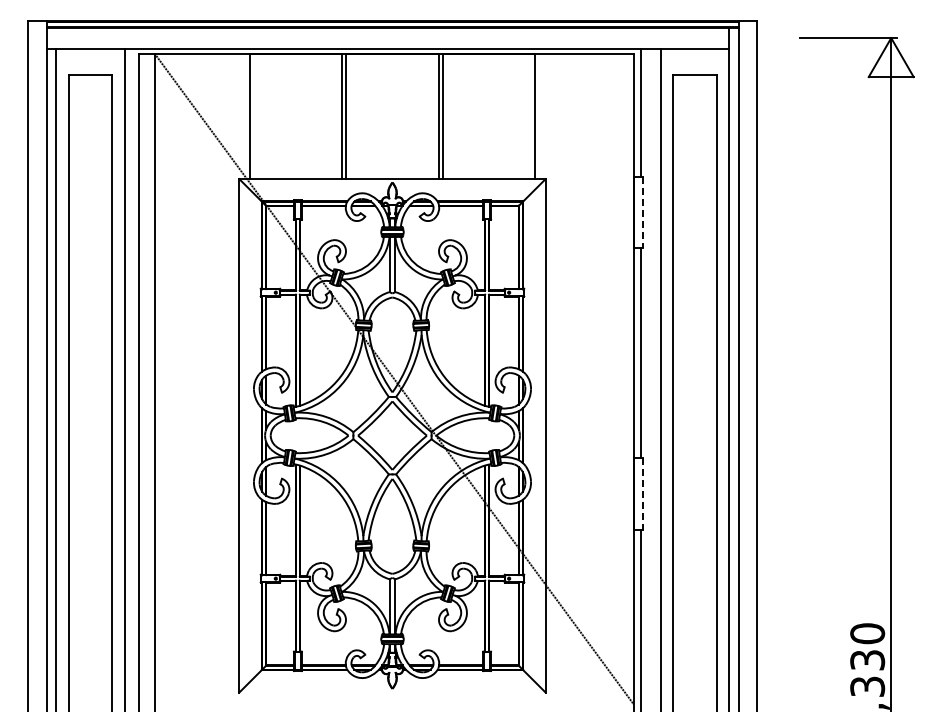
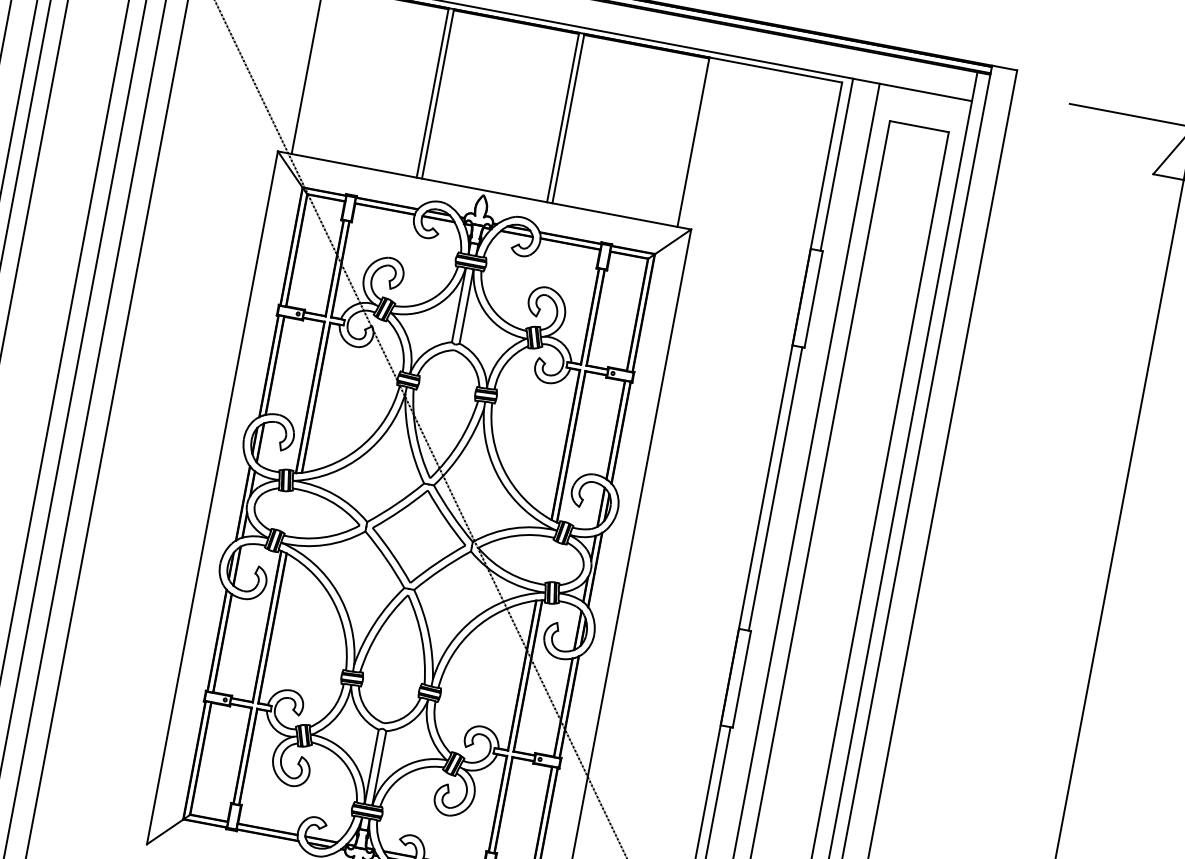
line: (642, 212) -> (813, 299), dashed -> solid
line: (642, 494) -> (741, 679), dashed -> solid

